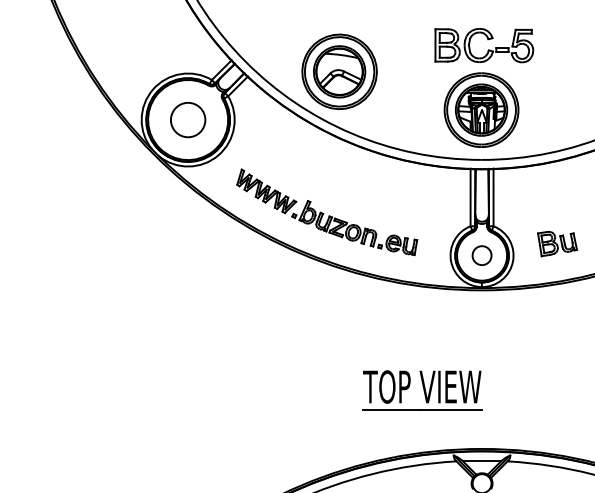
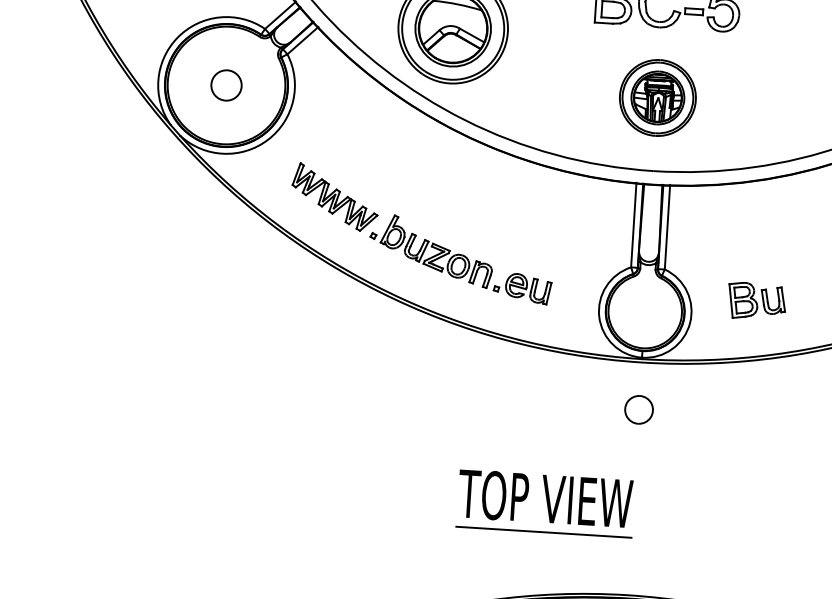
part: (481, 109) -> (657, 97), size x0.7
circle: (187, 119) -> (225, 84), size x0.6
part: (481, 255) -> (638, 409), moved

